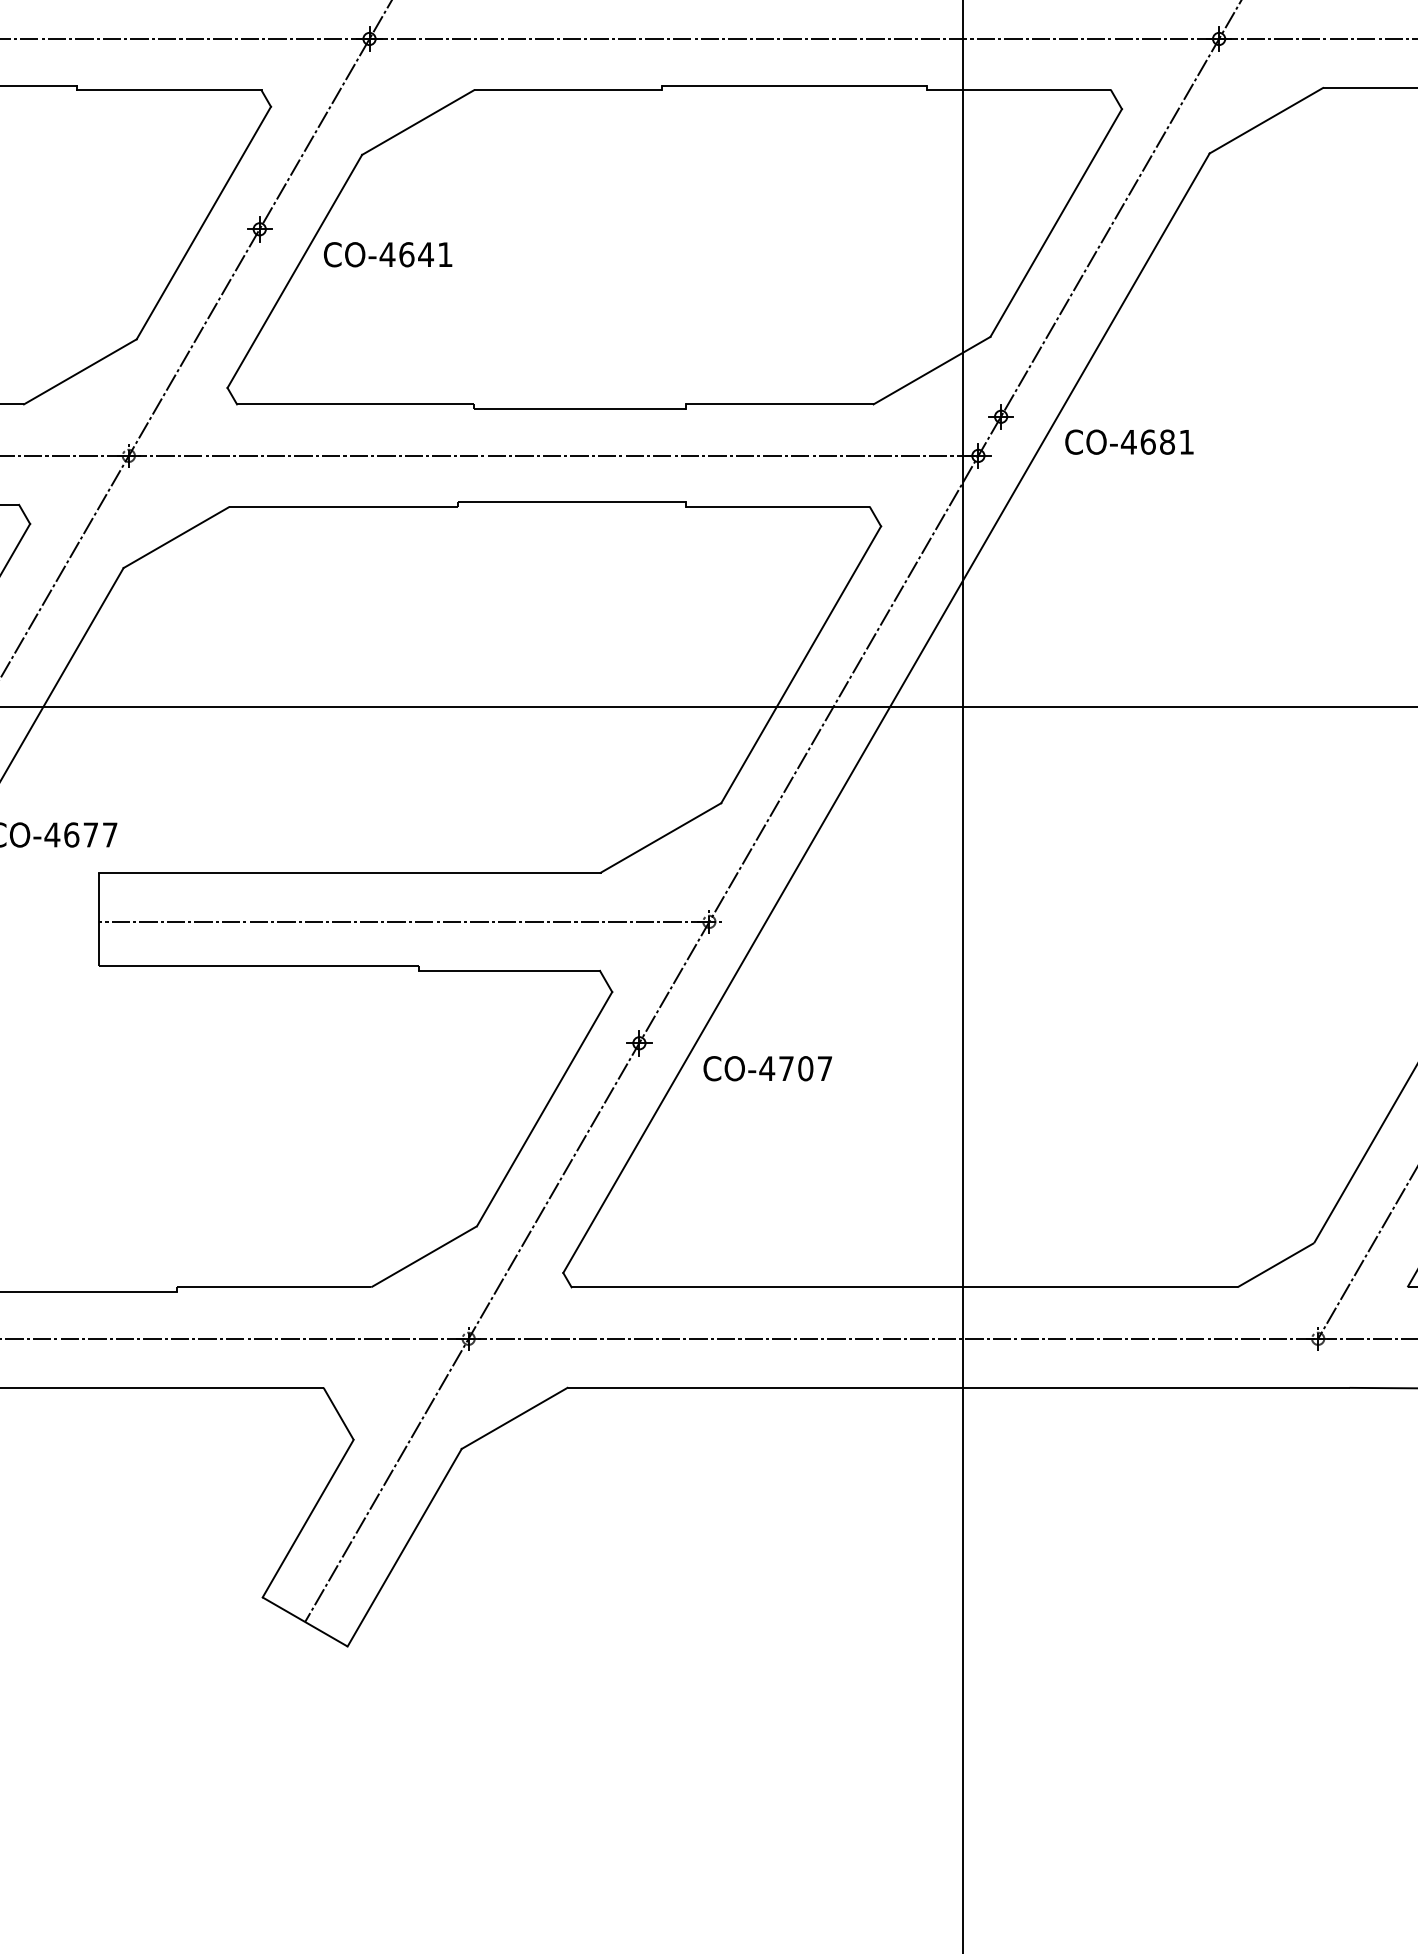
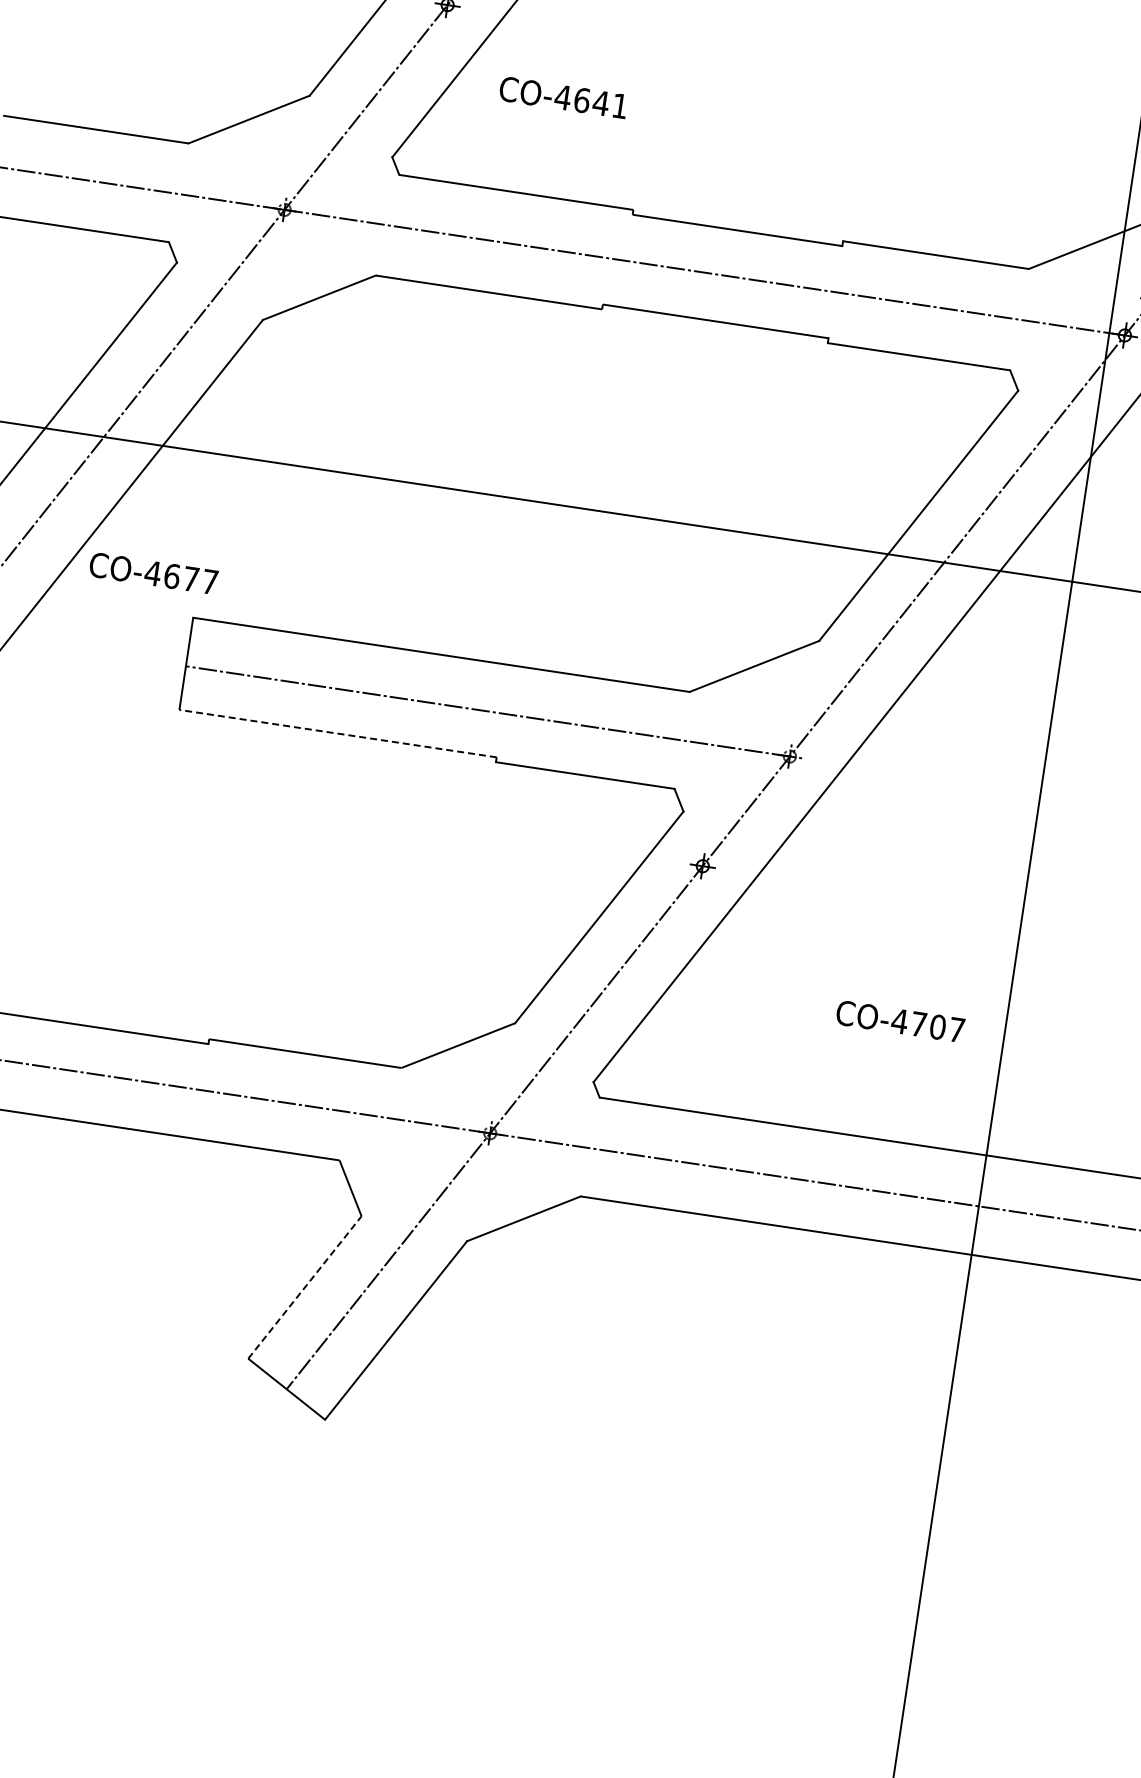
text: (387, 254) -> (563, 97), moved
line: (258, 966) -> (337, 734), solid -> dashed
text: (767, 1068) -> (900, 1021), moved
line: (308, 1518) -> (305, 1287), solid -> dashed

